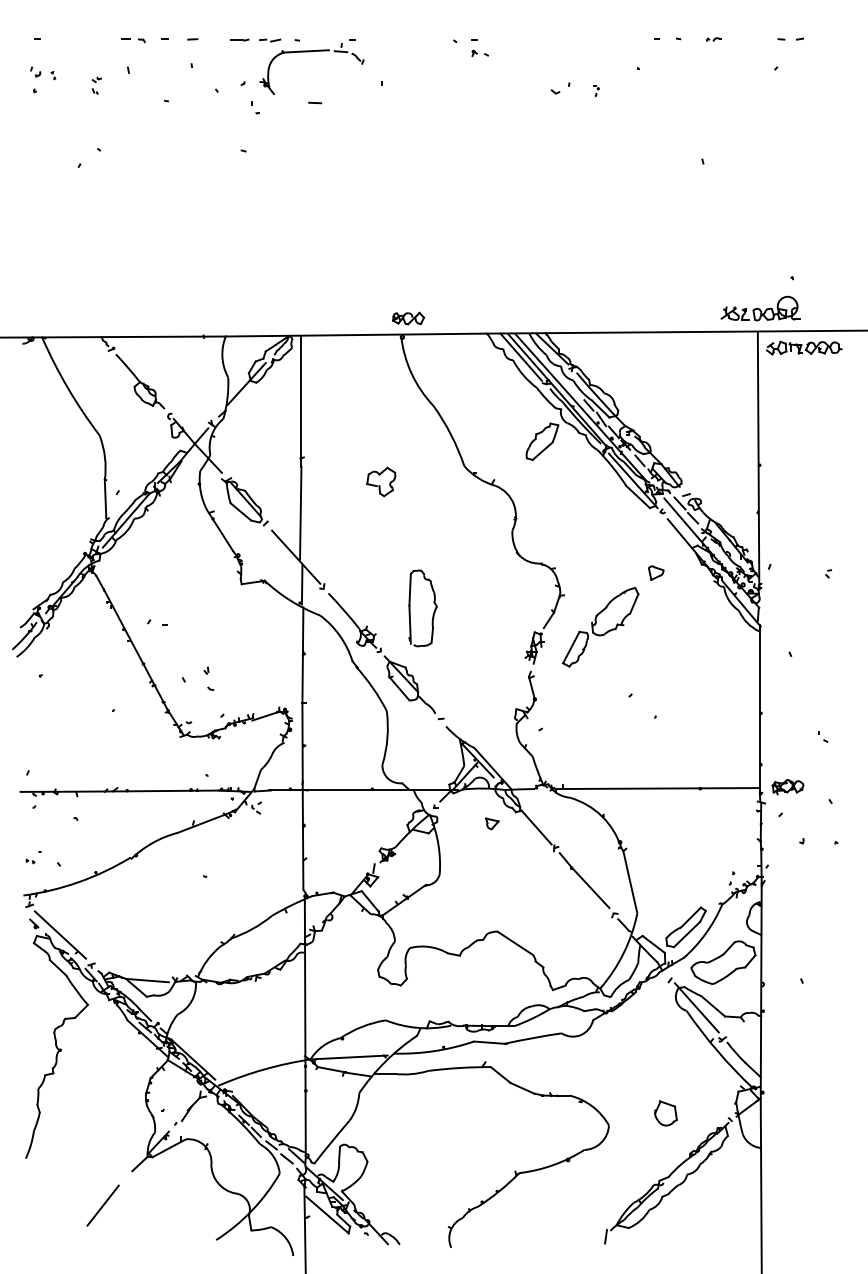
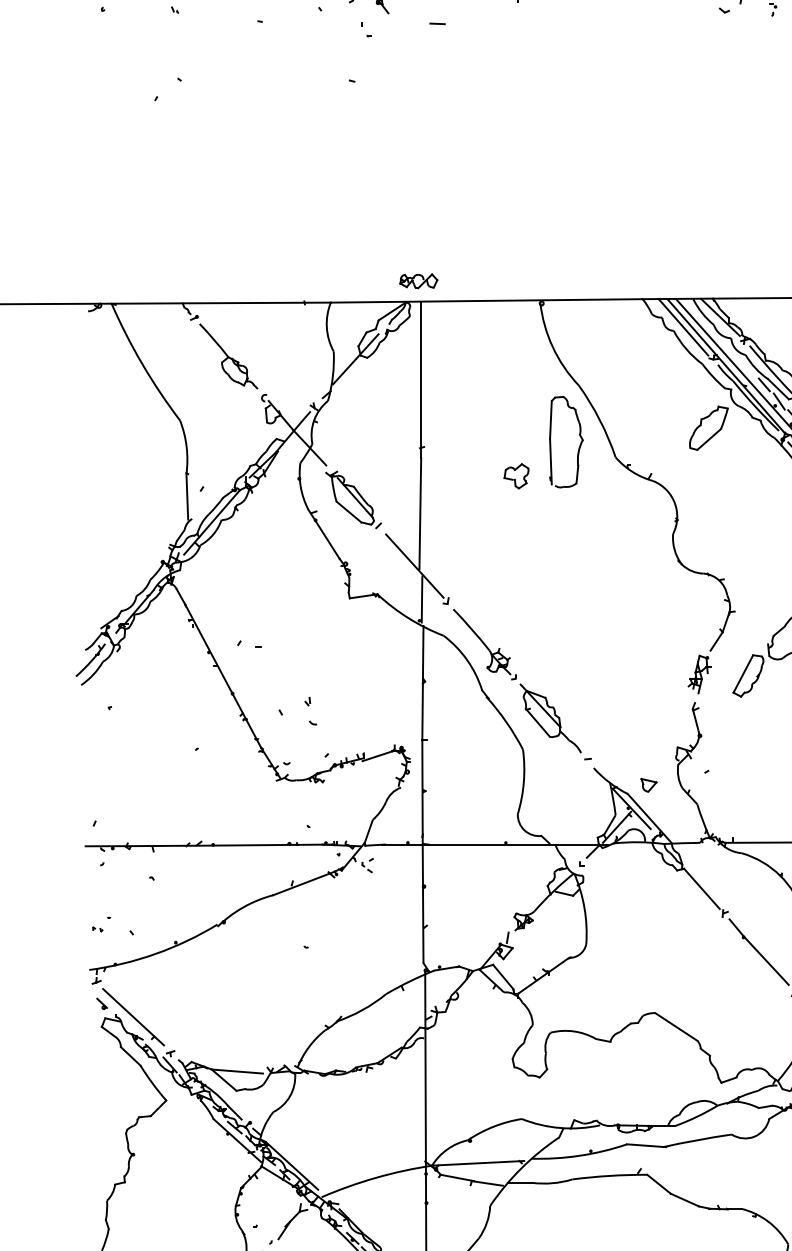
part: (408, 318) -> (418, 281), moved
part: (381, 481) -> (516, 475), size x0.71
part: (433, 611) -> (578, 445), moved
part: (492, 823) -> (649, 784), moved

